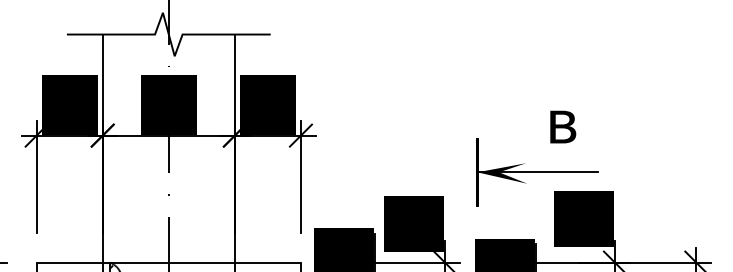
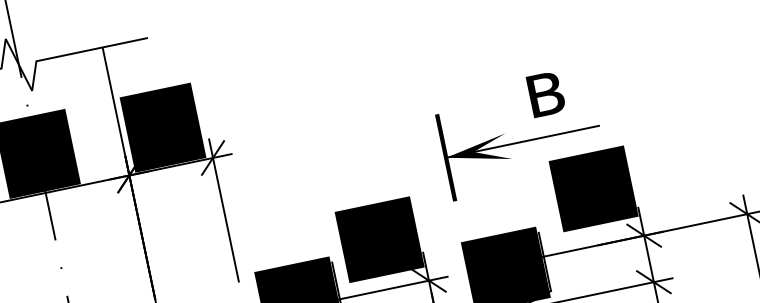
text: (563, 126) -> (546, 93), moved

